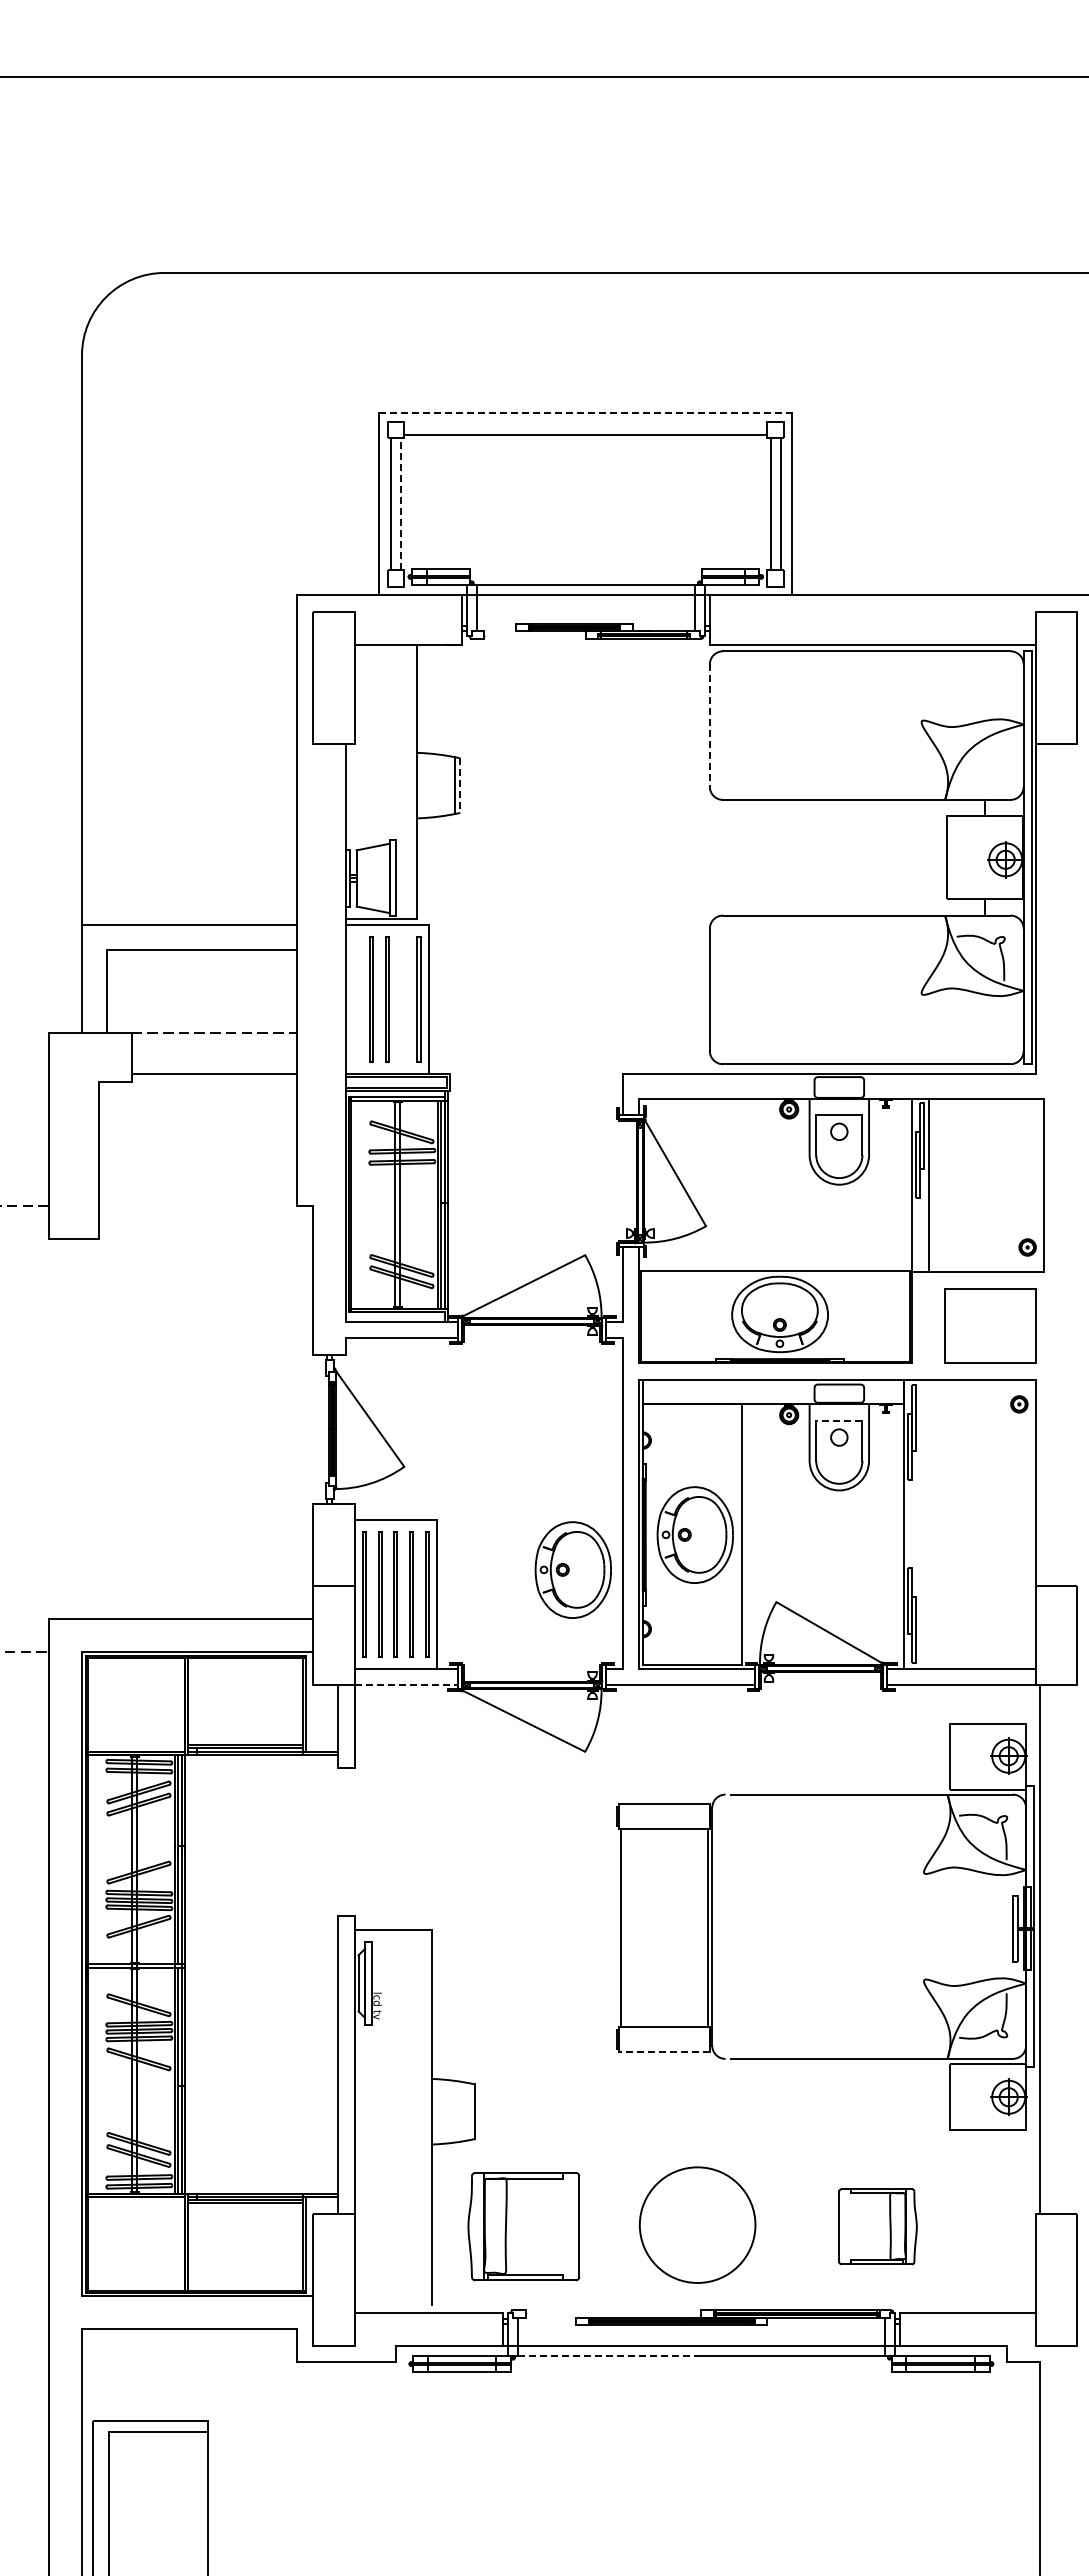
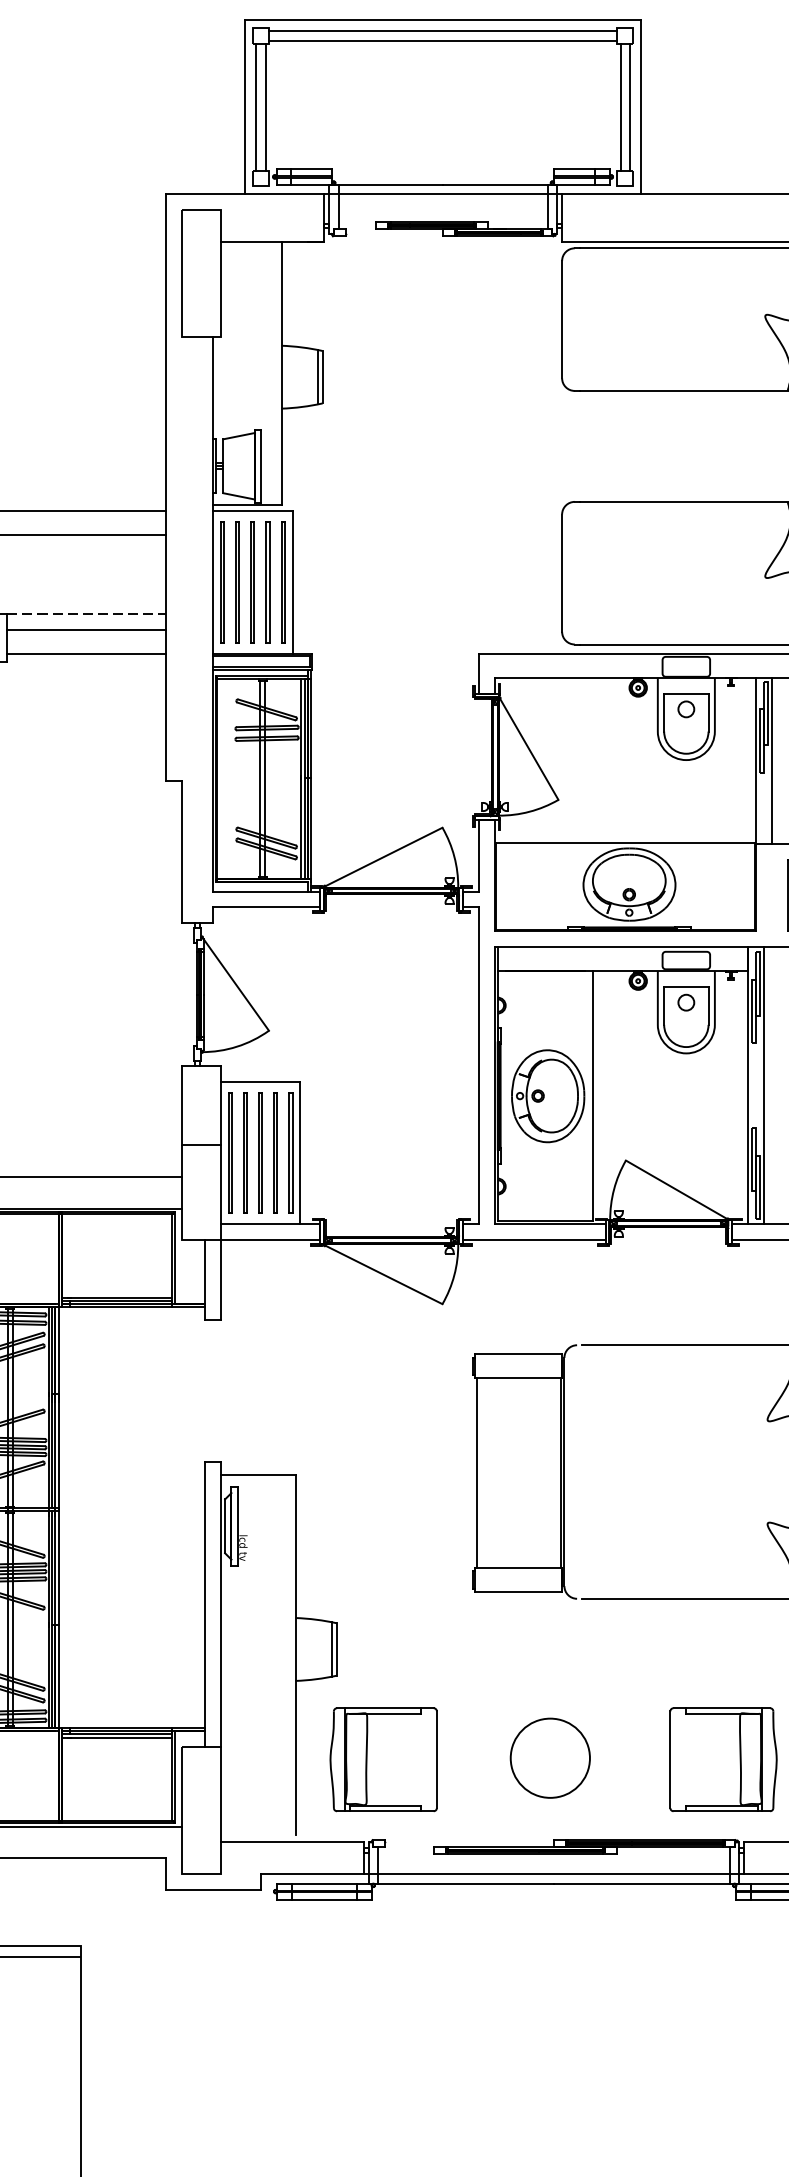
line: (586, 413) -> (443, 20), dashed -> solid
line: (585, 424) -> (442, 30), added
line: (400, 503) -> (265, 106), dashed -> solid
line: (709, 726) -> (561, 320), dashed -> solid
line: (460, 786) -> (322, 378), dashed -> solid
line: (355, 999) -> (222, 582), added
line: (402, 999) -> (267, 582), added
line: (213, 1049) -> (85, 630), added
line: (838, 1421) -> (685, 987), dashed -> solid
line: (920, 1523) -> (764, 1085), added
part: (572, 1569) -> (430, 1129), removed
line: (406, 1685) -> (271, 1240), dashed -> solid
line: (663, 2051) -> (517, 1591), dashed -> solid
line: (470, 2111) -> (332, 1649), added
circle: (697, 2224) -> (550, 1757), size x0.71
part: (877, 2226) -> (722, 1759), size x1.43
line: (609, 2355) -> (465, 1883), dashed -> solid

